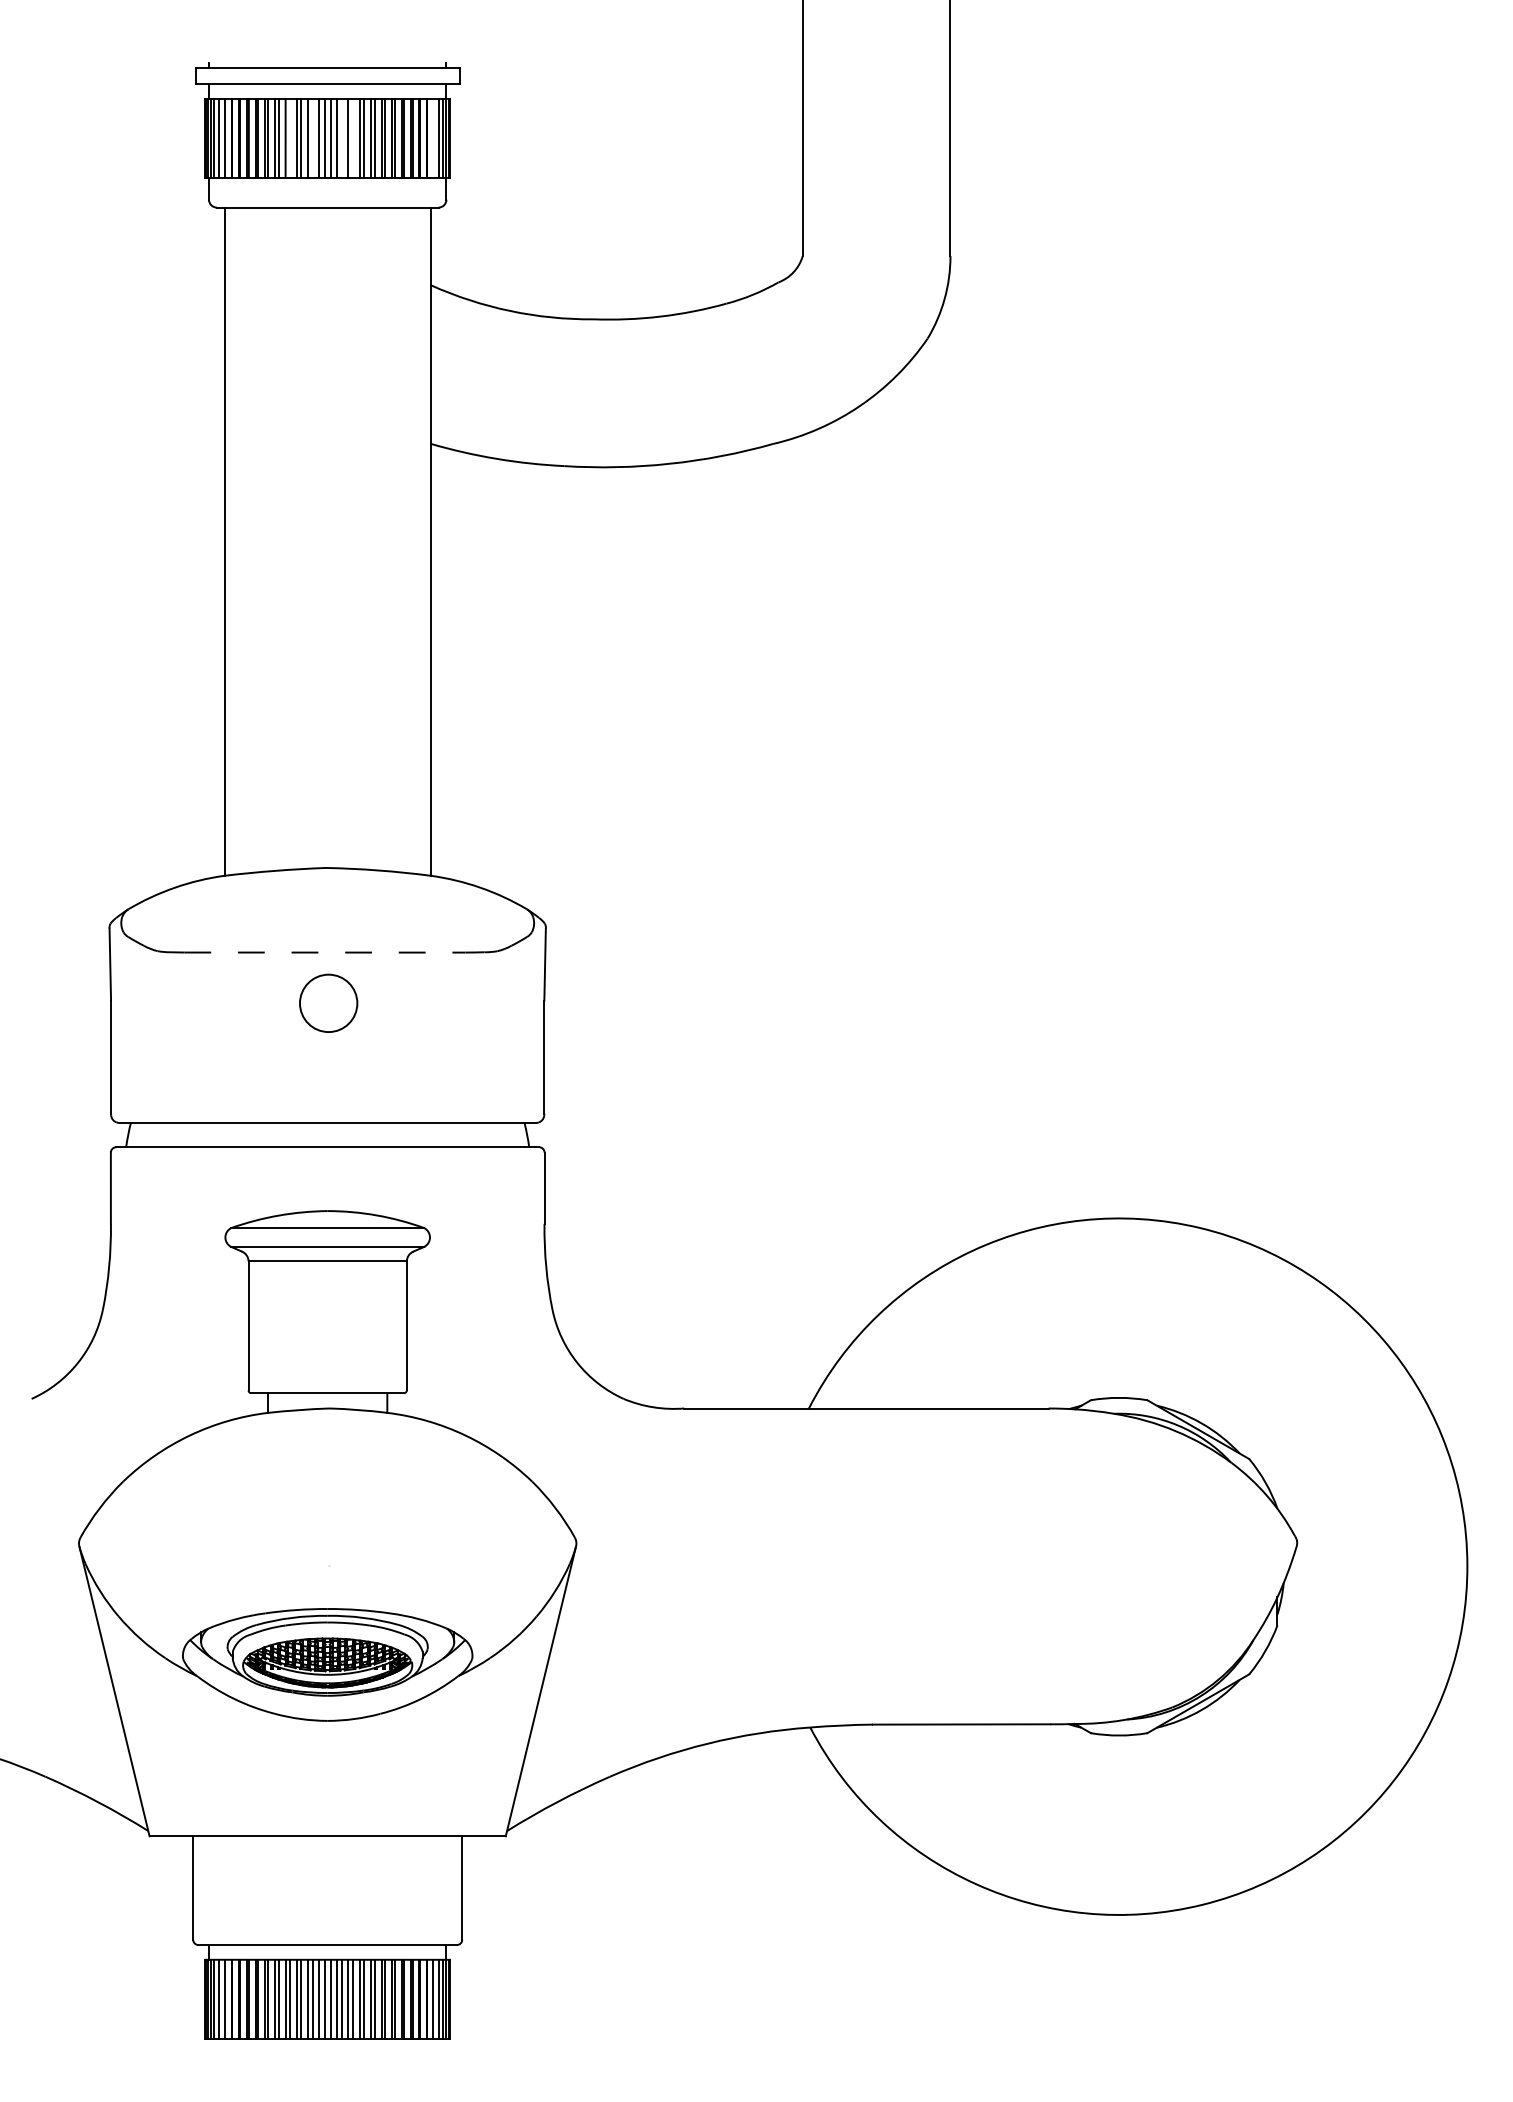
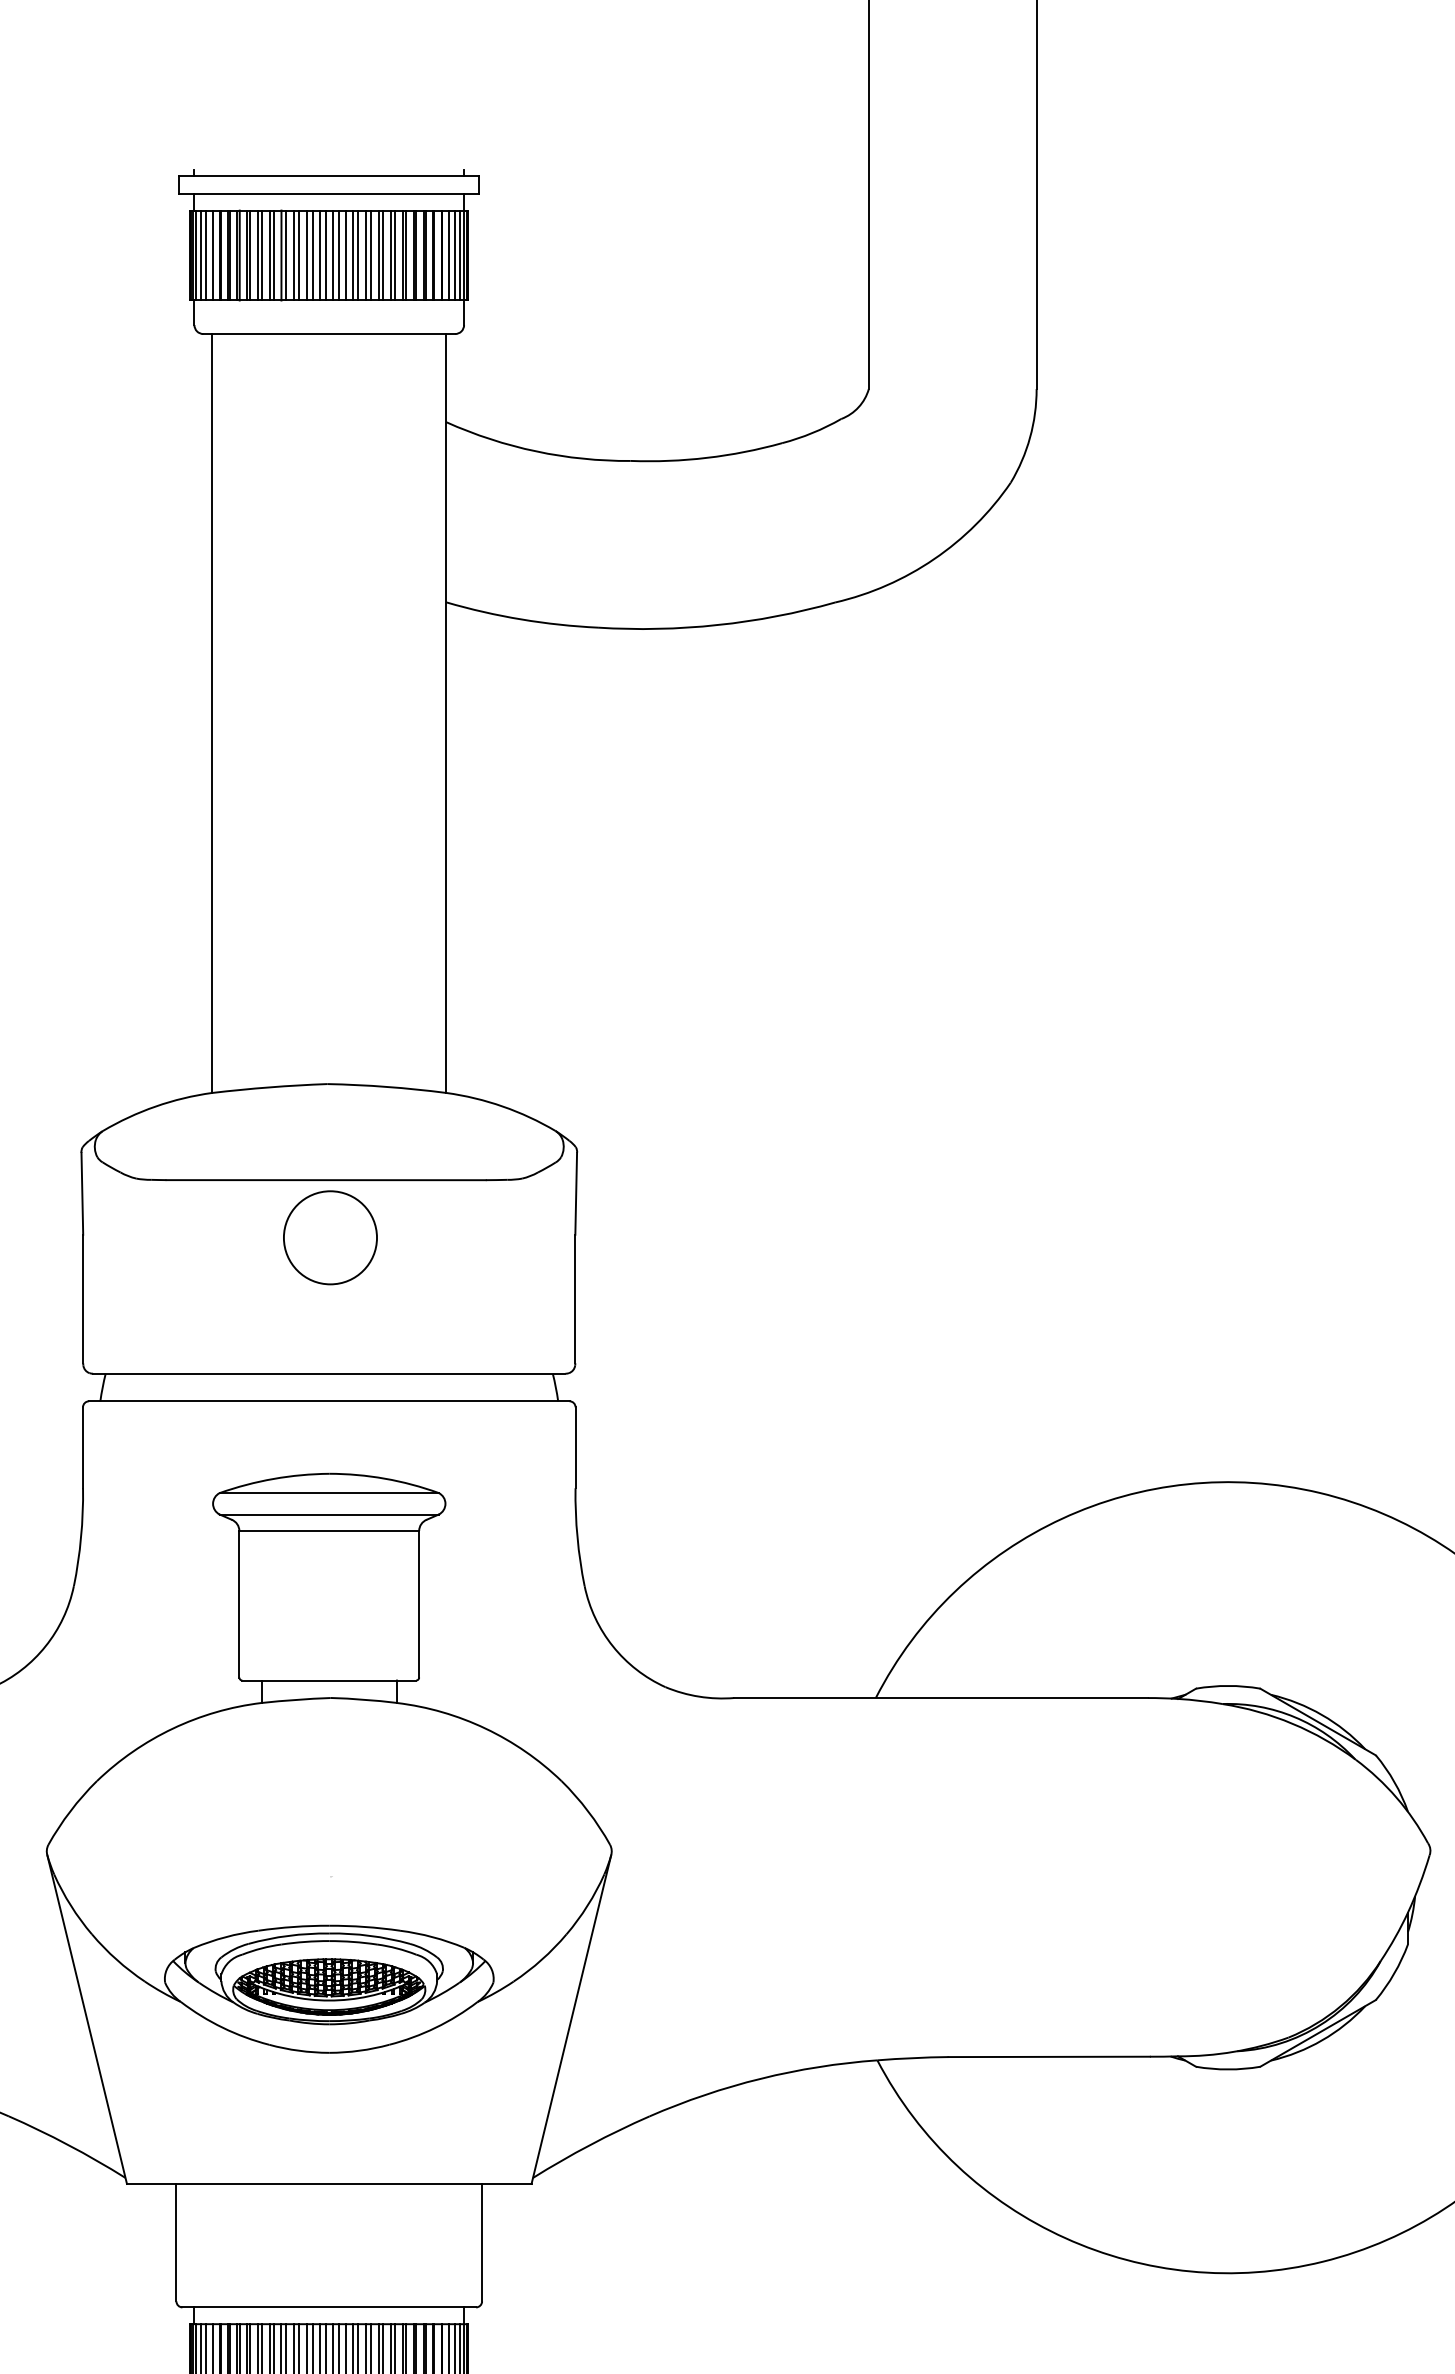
line: (289, 138) -> (285, 255), added
line: (312, 138) -> (312, 255), added
line: (342, 138) -> (346, 255), added
line: (353, 138) -> (358, 255), added
line: (433, 138) -> (449, 255), added
line: (324, 952) -> (325, 1180), dashed -> solid
circle: (328, 1003) -> (330, 1238), size x1.43

